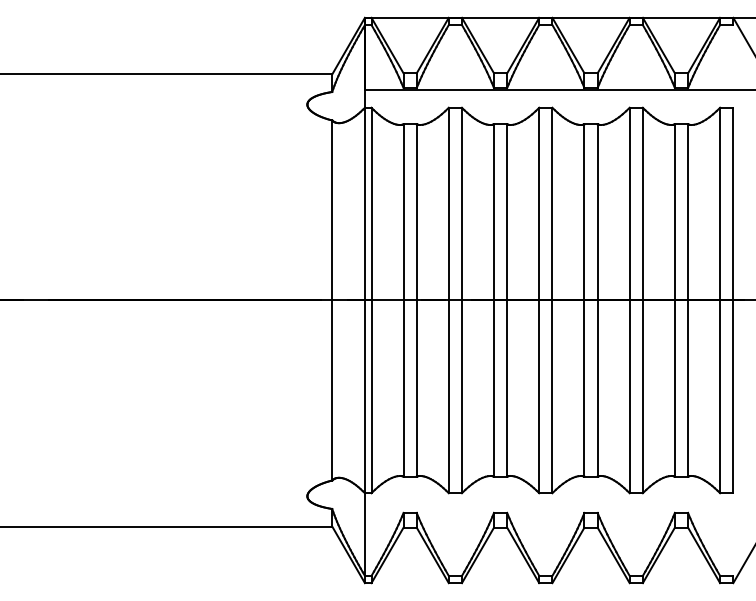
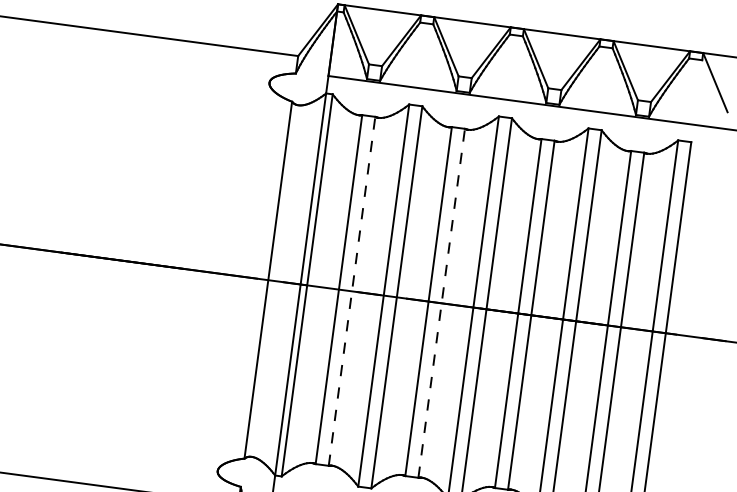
line: (416, 300) -> (351, 291), solid -> dashed
line: (507, 300) -> (441, 303), solid -> dashed

